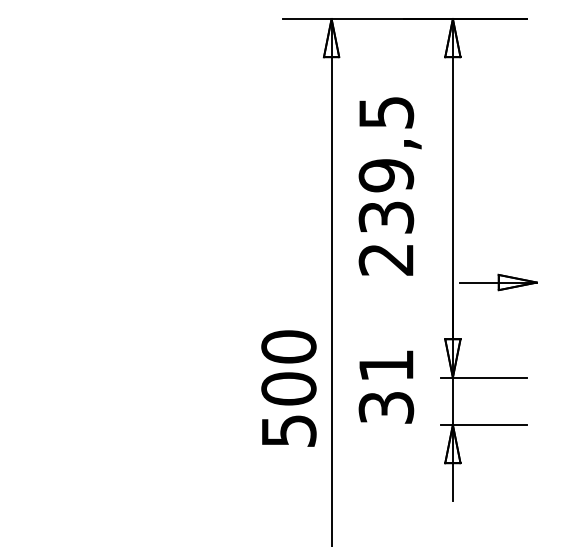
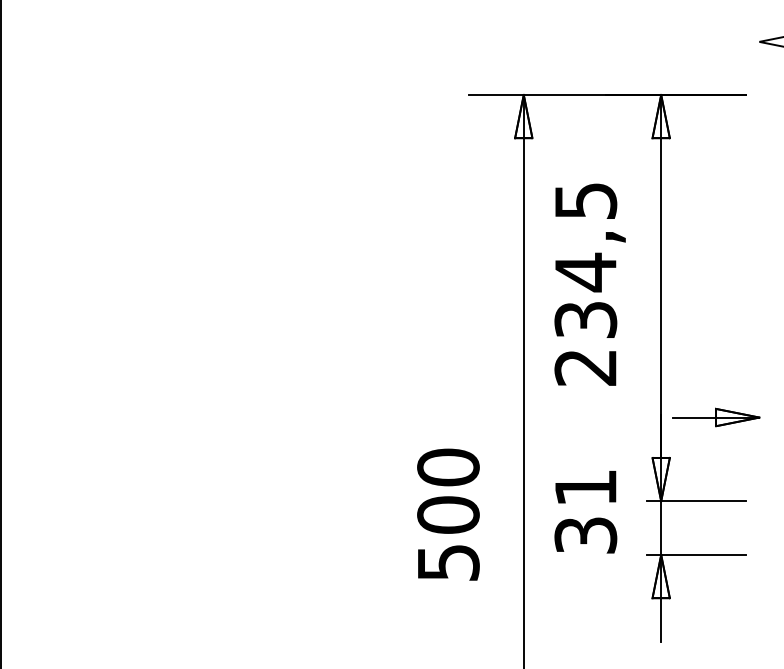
text: (386, 175) -> (585, 272), 239,5 -> 234,5
part: (499, 282) -> (716, 417), moved
text: (289, 388) -> (448, 514), moved

